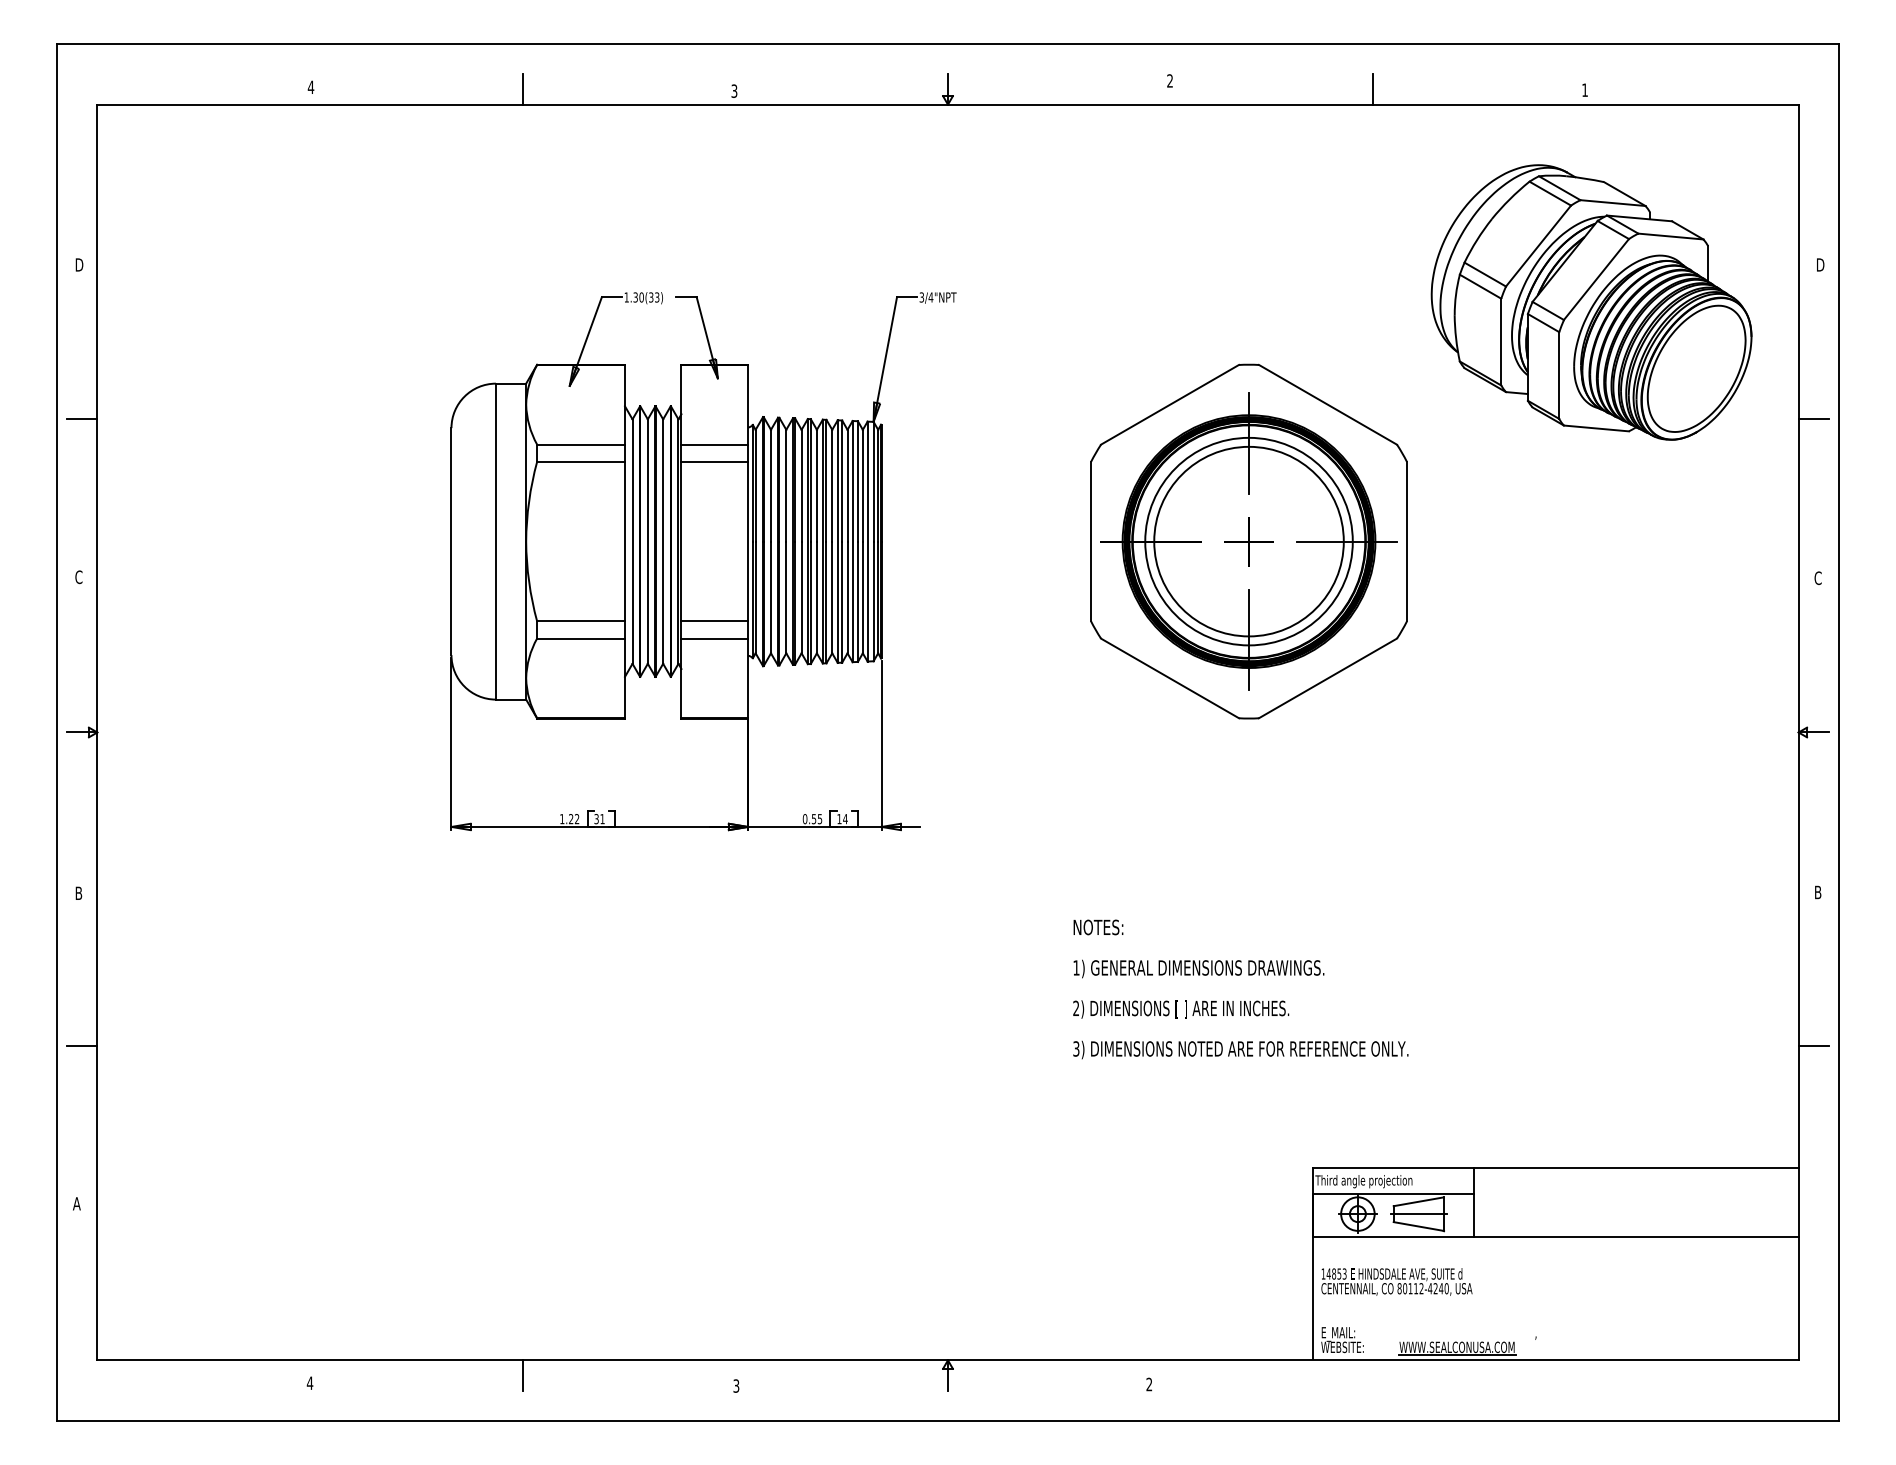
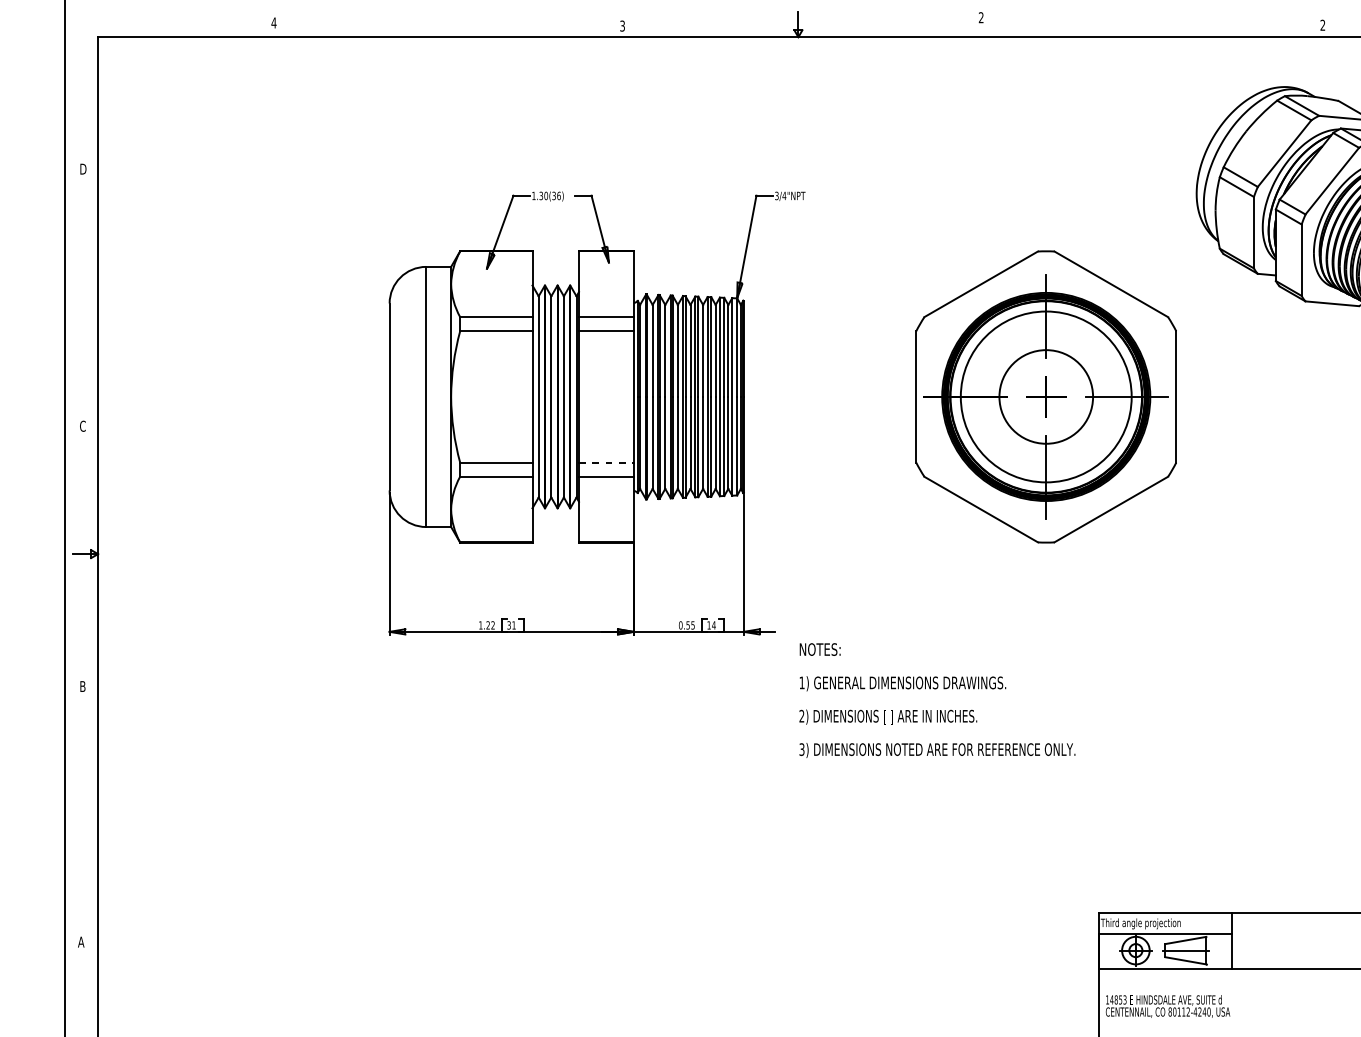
line: (522, 89) -> (448, 24), removed
line: (1373, 89) -> (1148, 24), removed
text: (1584, 89) -> (1322, 24), 1 -> 2
text: (657, 297) -> (559, 195), 1.30(33) -> 1.30(36)
line: (82, 418) -> (85, 295), removed
circle: (1248, 541) -> (1045, 396), size x0.6
line: (715, 621) -> (607, 462), solid -> dashed
text: (1240, 989) -> (937, 700), moved
line: (82, 1046) -> (85, 812), removed

